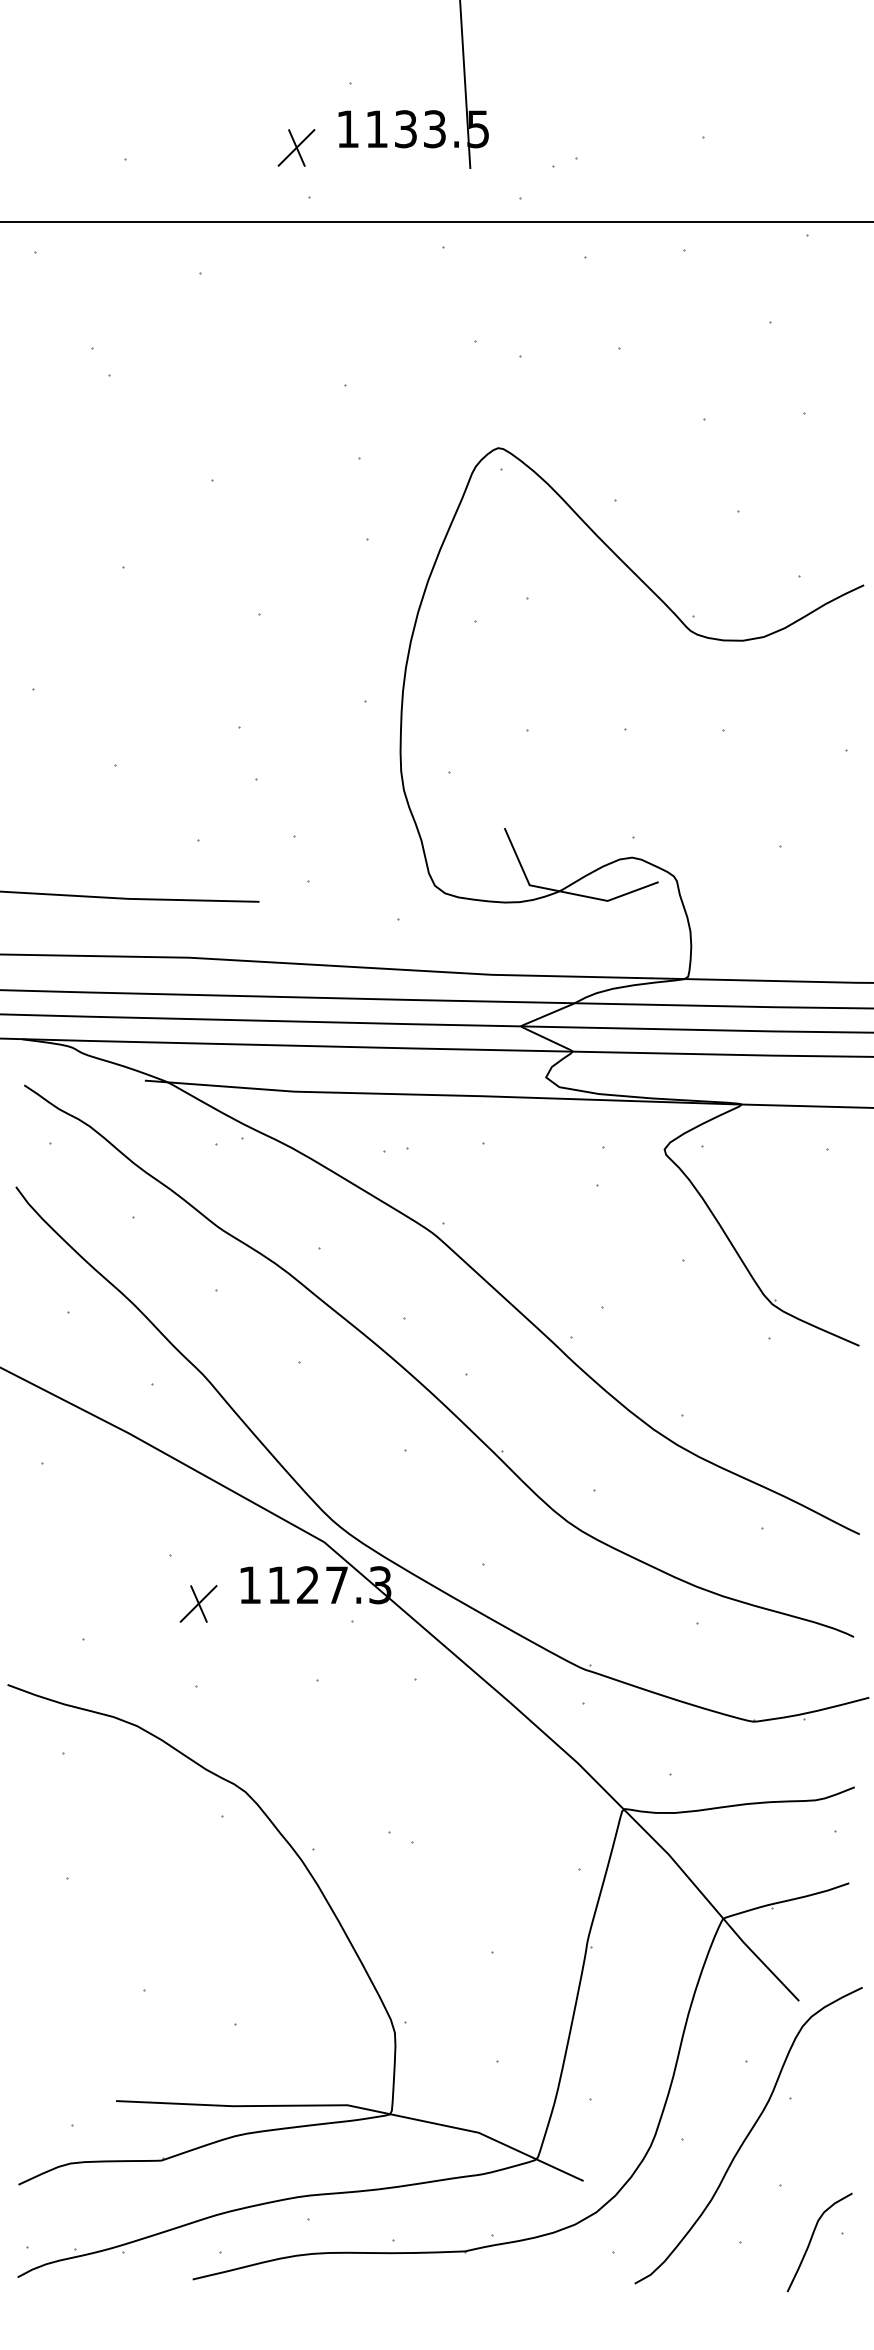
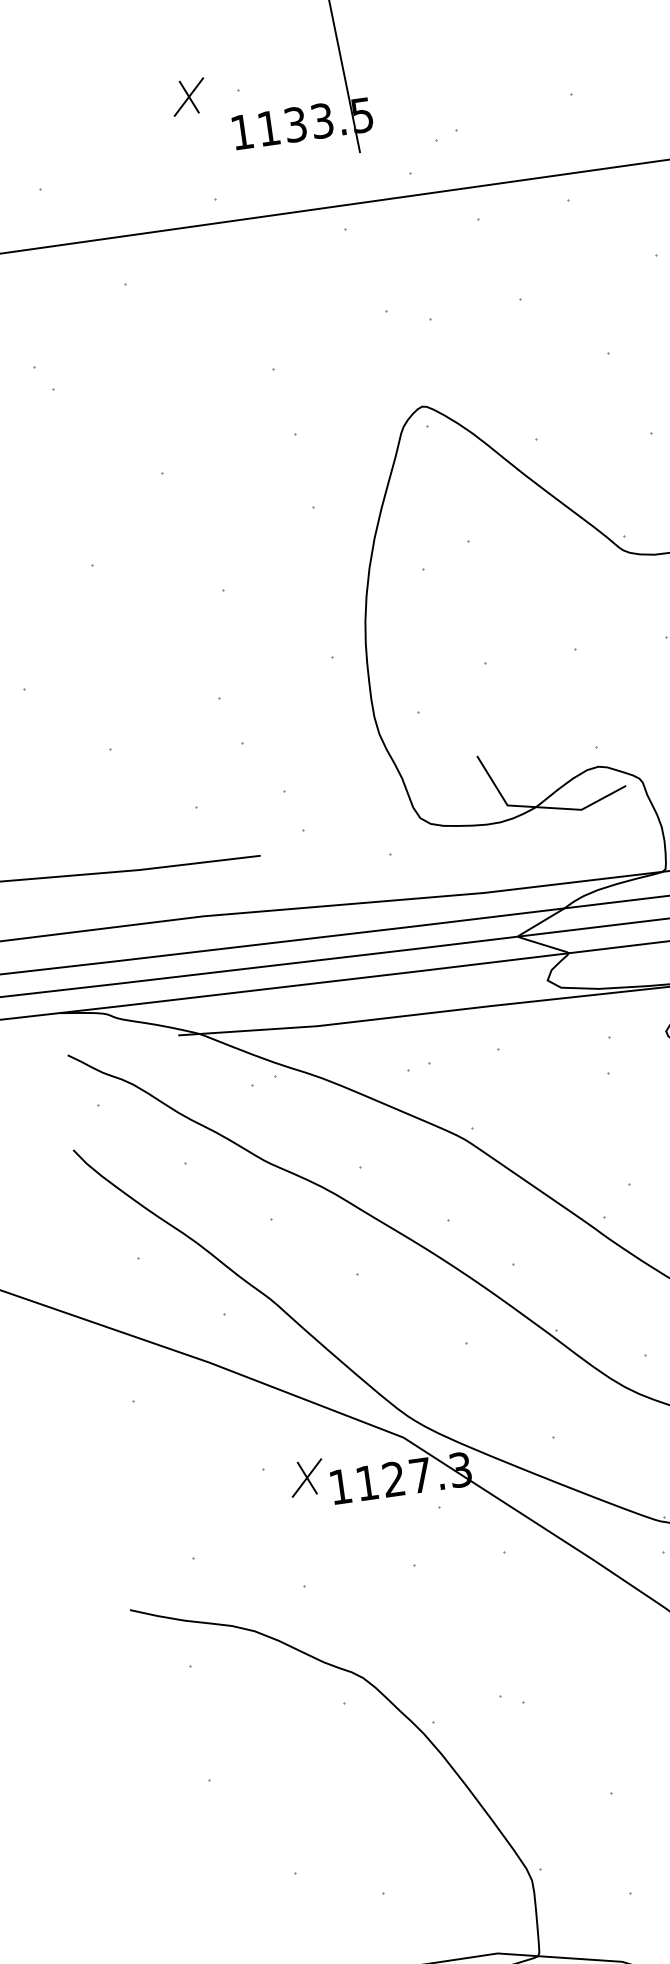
part: (296, 147) -> (188, 96), moved
part: (198, 1603) -> (306, 1477), moved

